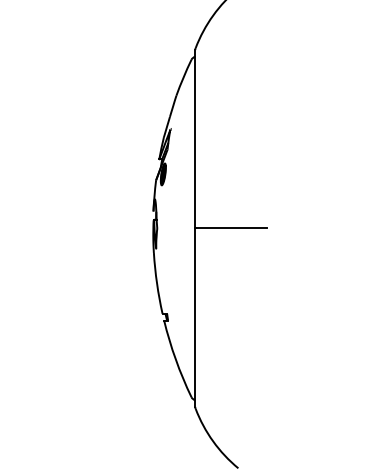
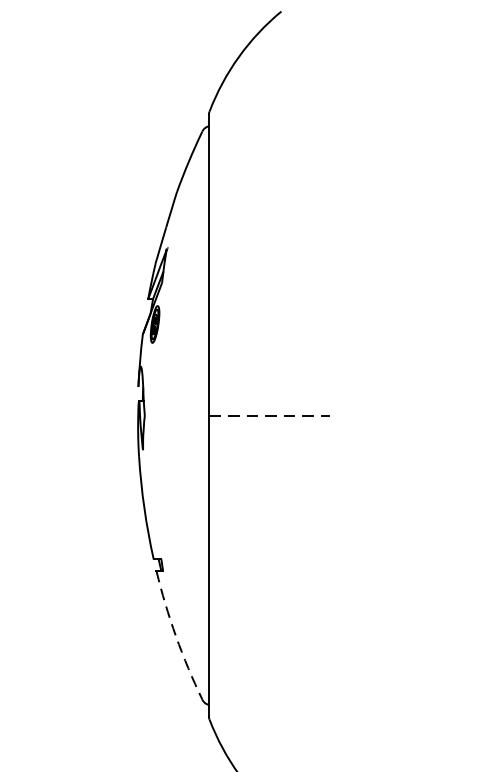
line: (231, 228) -> (269, 415), solid -> dashed
arc: (175, 359) -> (175, 636), solid -> dashed

